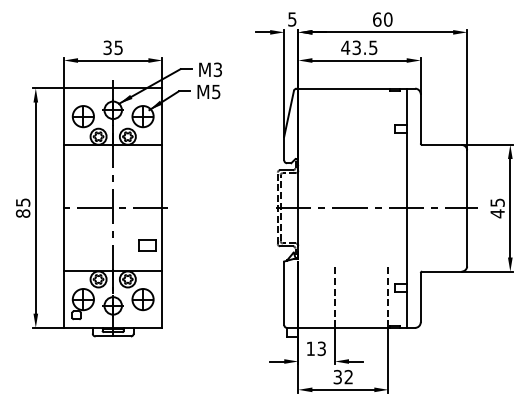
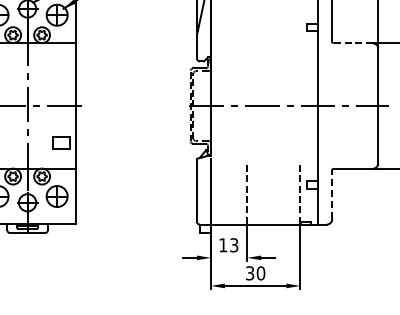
line: (441, 144) -> (352, 42), solid -> dashed
line: (420, 297) -> (332, 194), solid -> dashed
text: (348, 377) -> (260, 273), 32 -> 30

